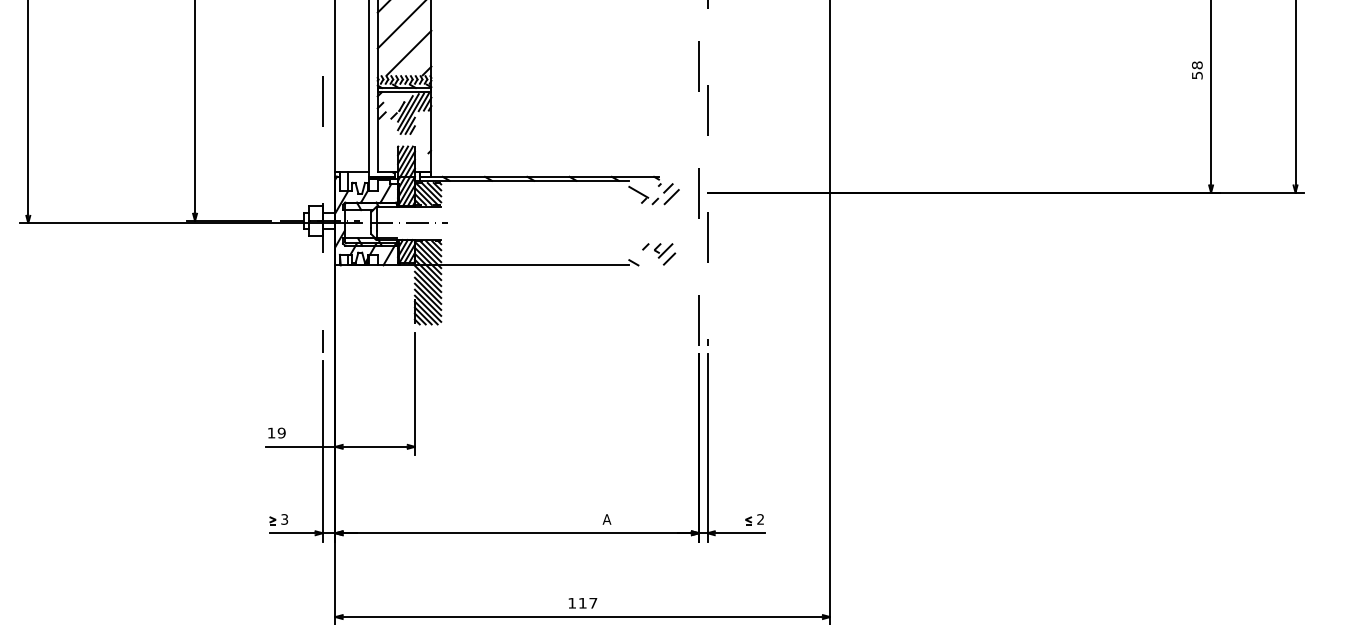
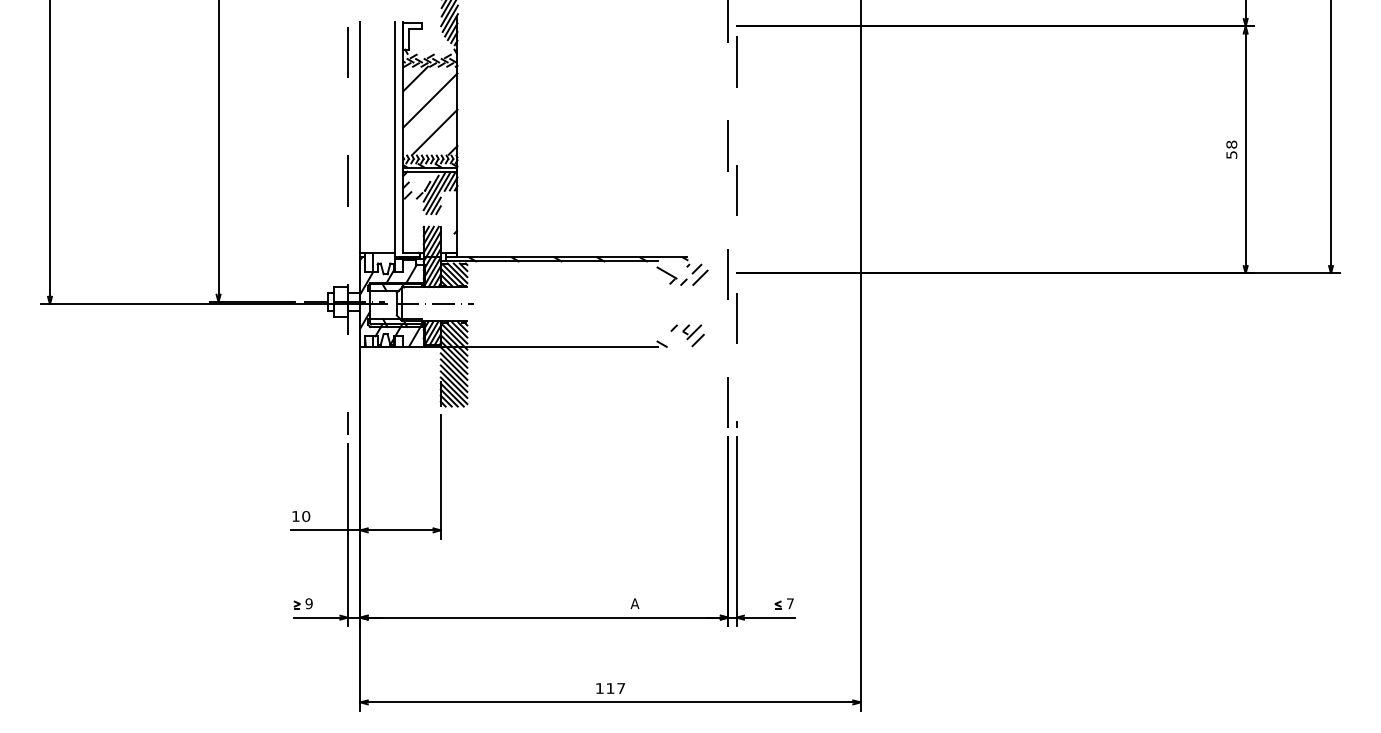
text: (281, 433) -> (305, 516), 19 -> 10
text: (284, 519) -> (308, 603), 3 -> 9
text: (759, 519) -> (789, 603), 2 -> 7

